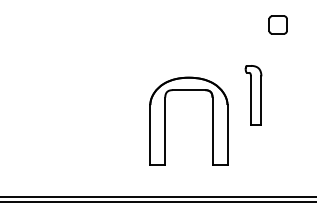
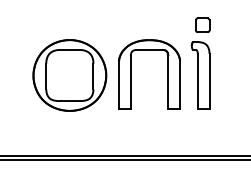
part: (277, 24) -> (202, 24), moved
part: (88, 95) -> (70, 75), added
part: (253, 95) -> (200, 75), size x1.43
part: (165, 120) -> (131, 73), moved

